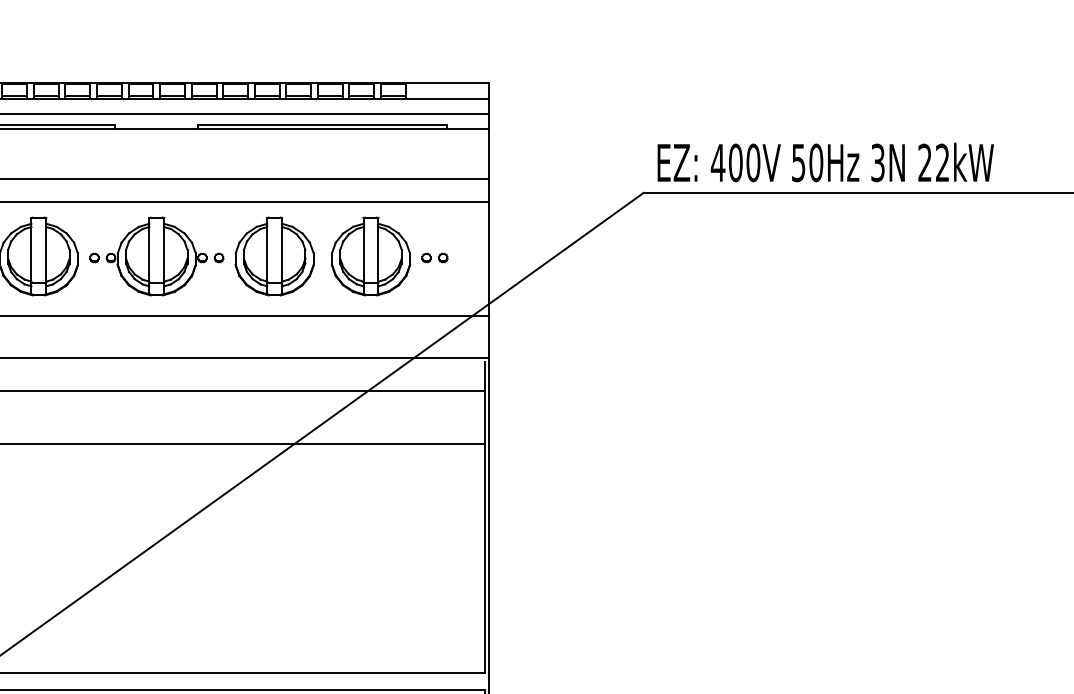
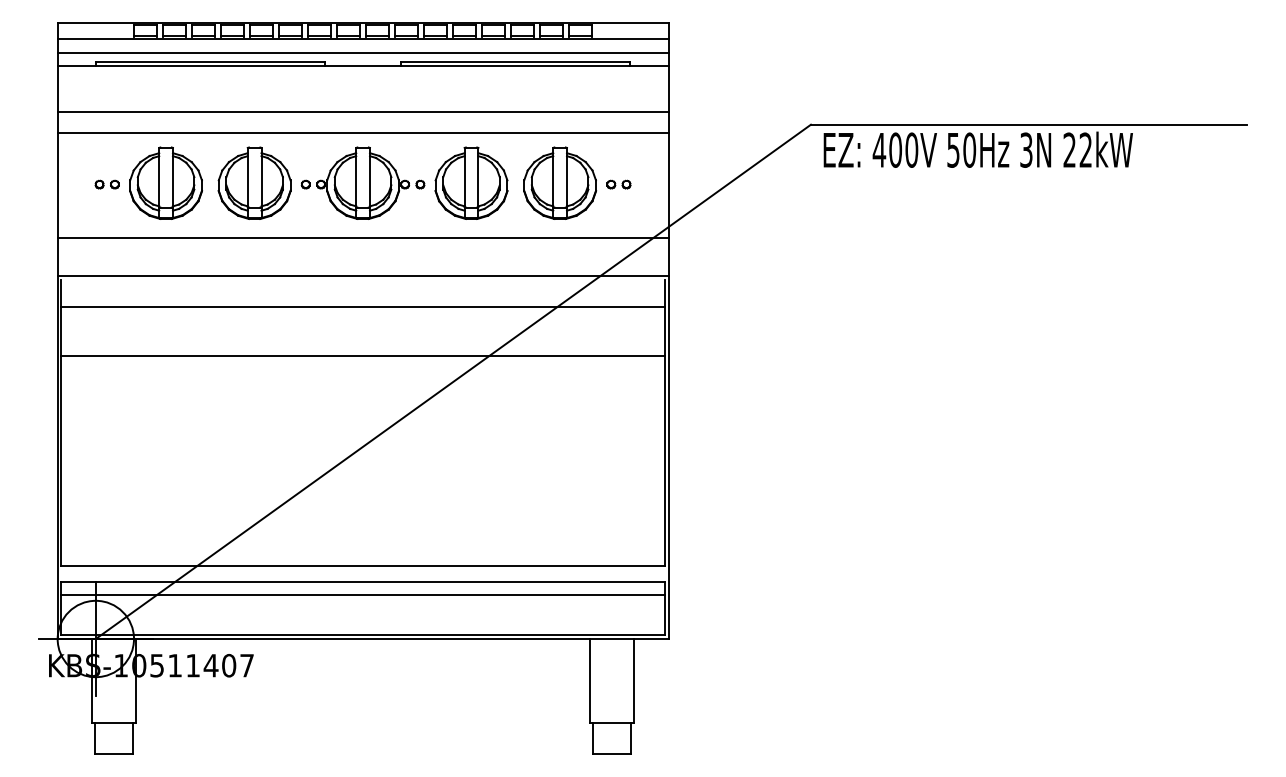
text: (824, 162) -> (977, 149), moved

